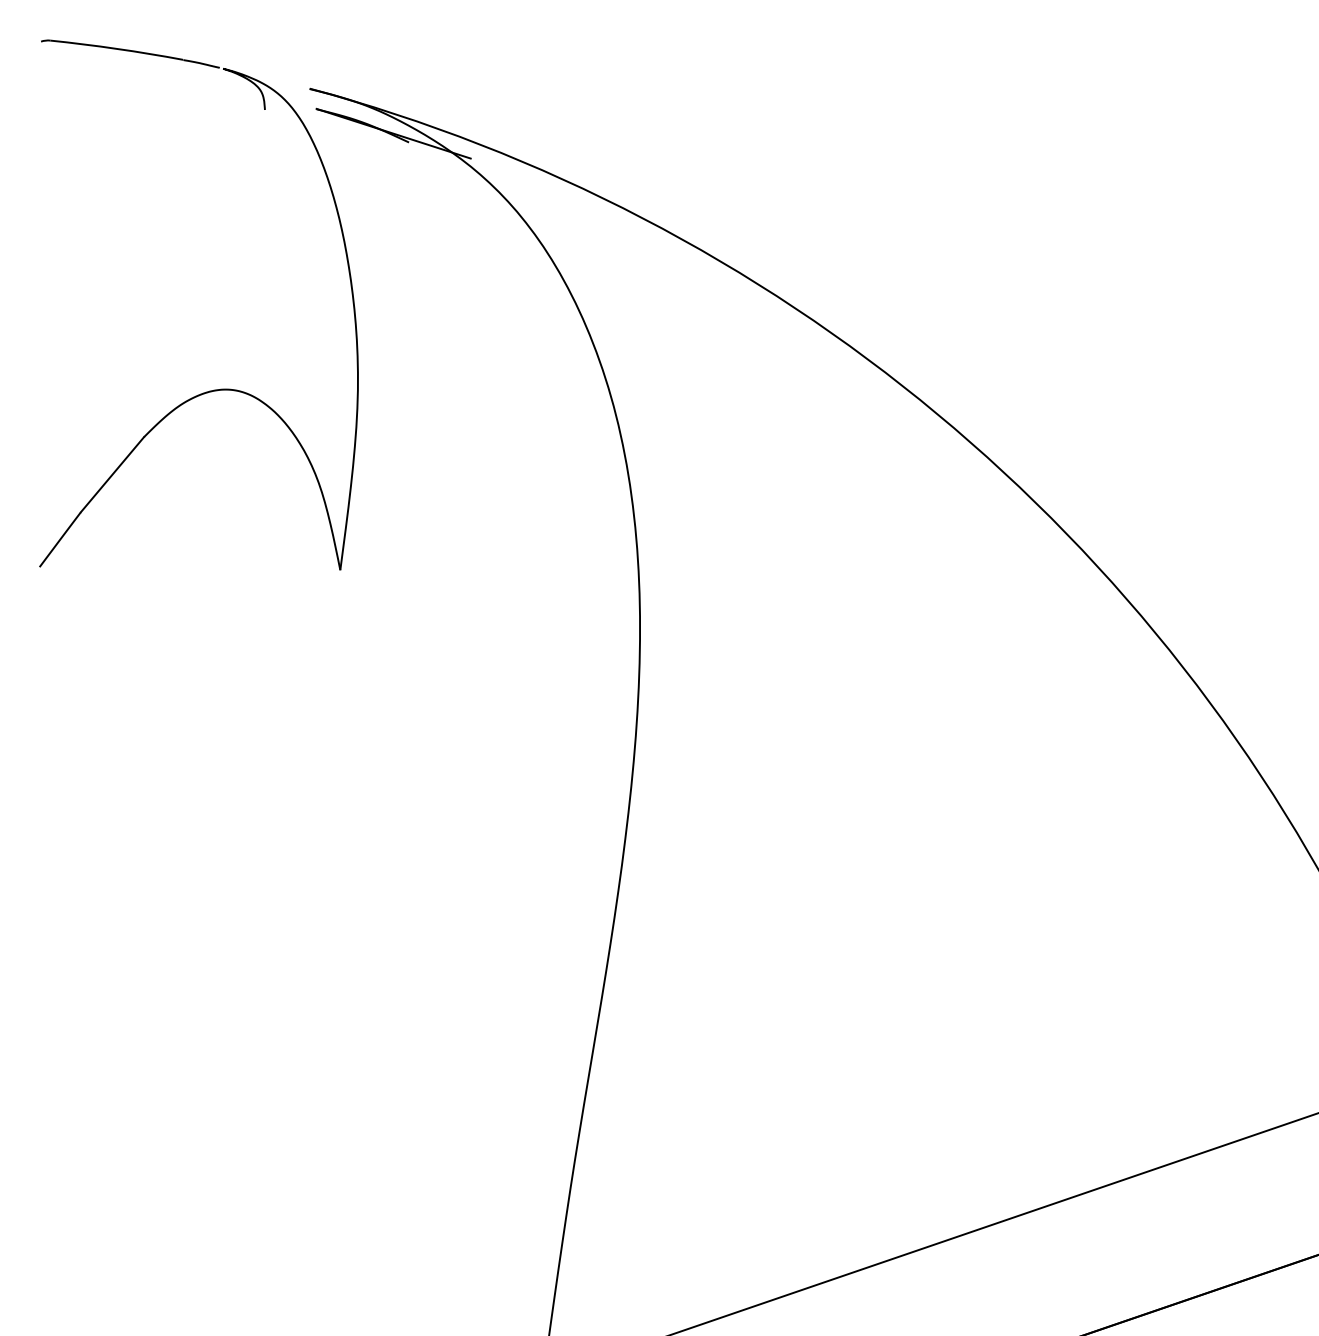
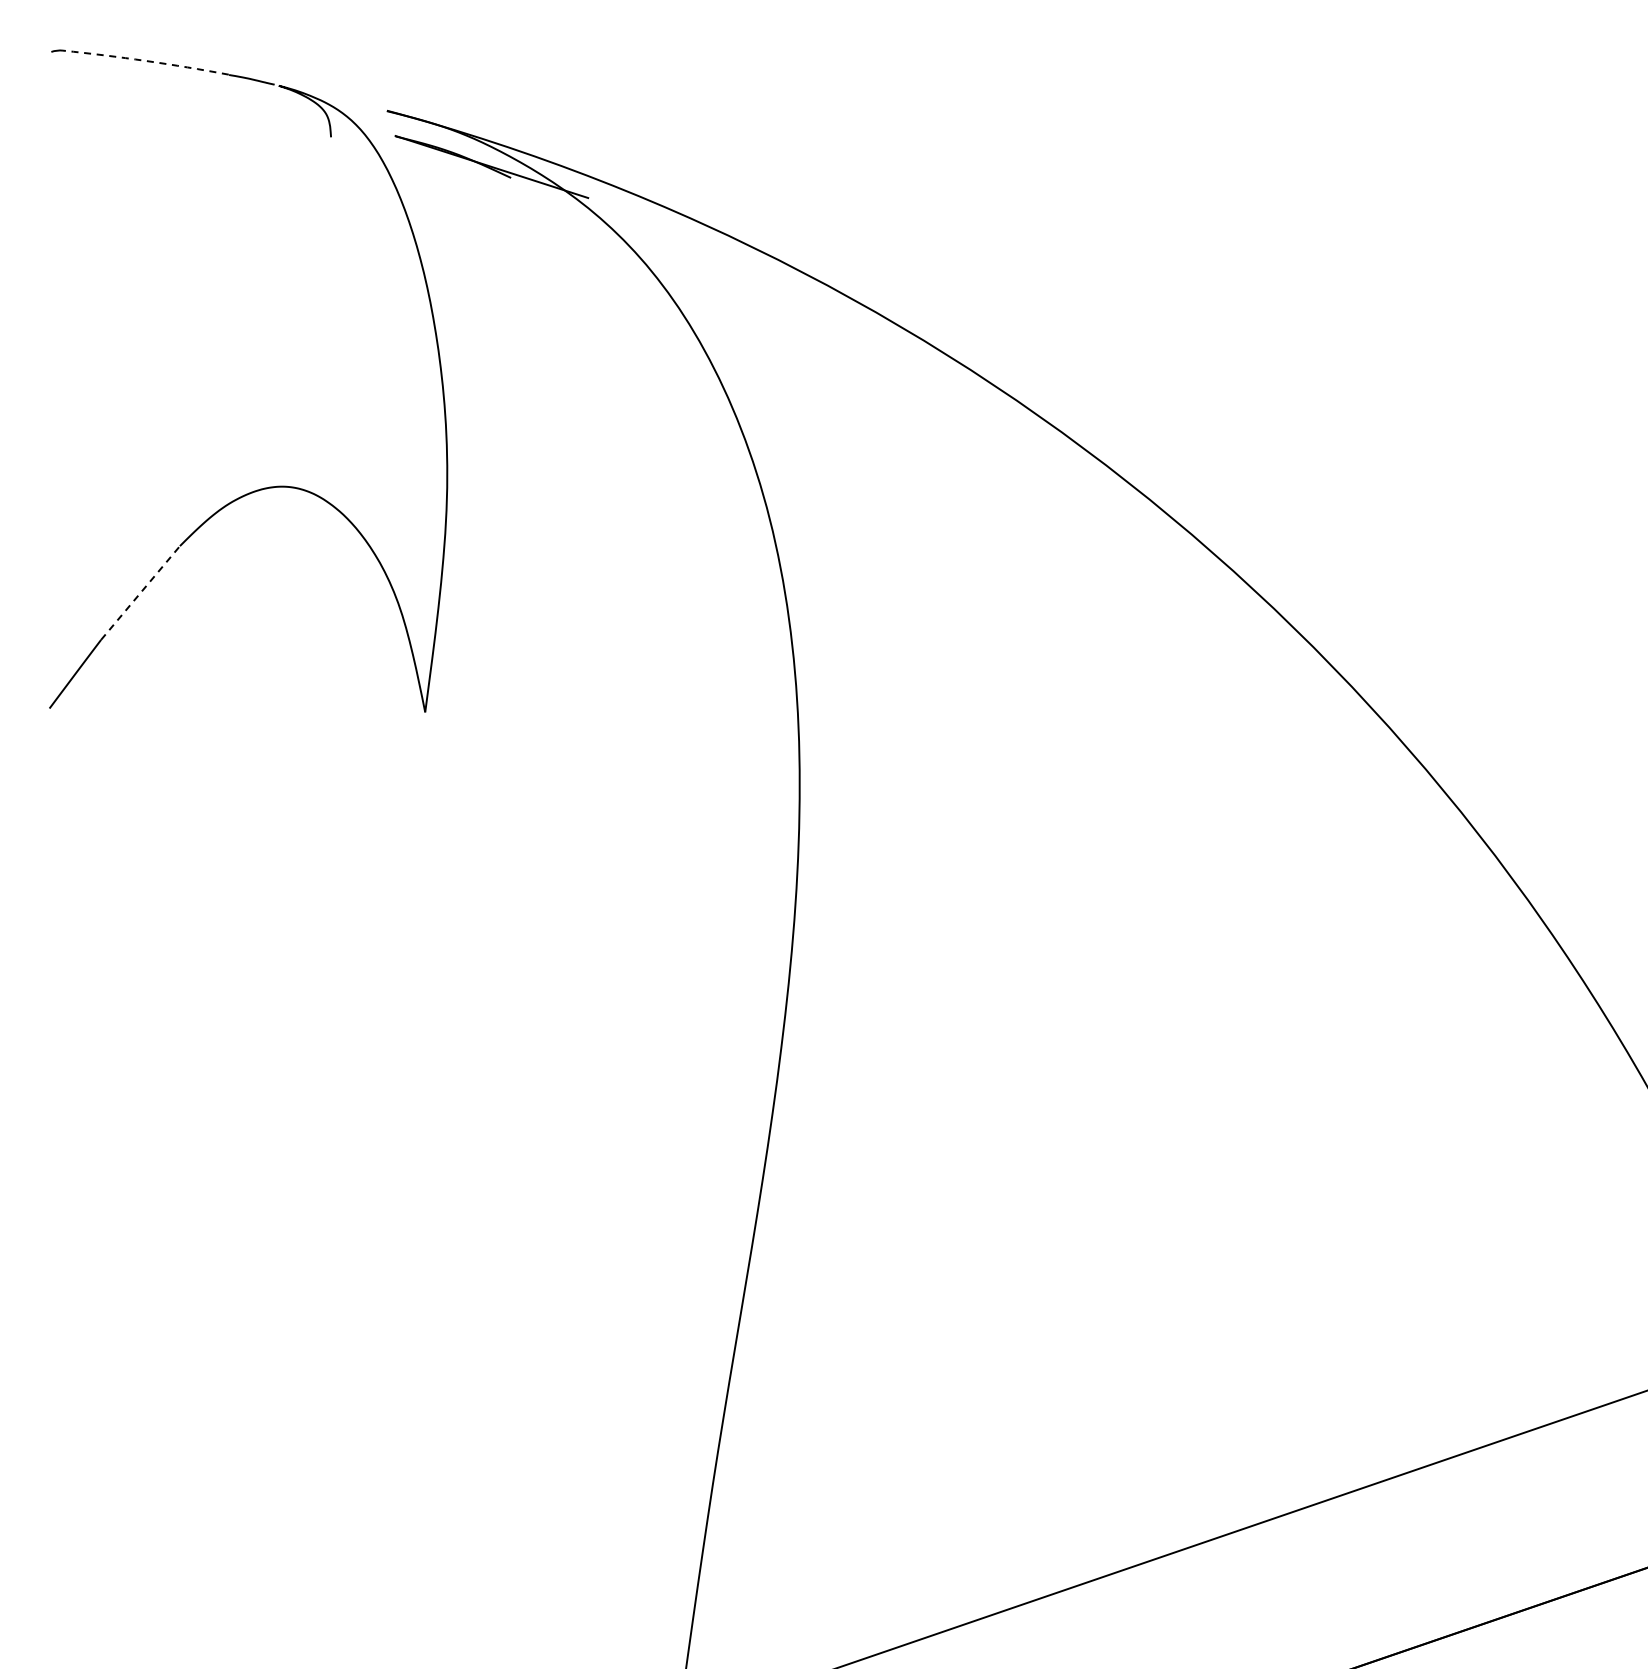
arc: (117, 48) -> (146, 60), solid -> dashed
line: (112, 474) -> (140, 592), solid -> dashed

